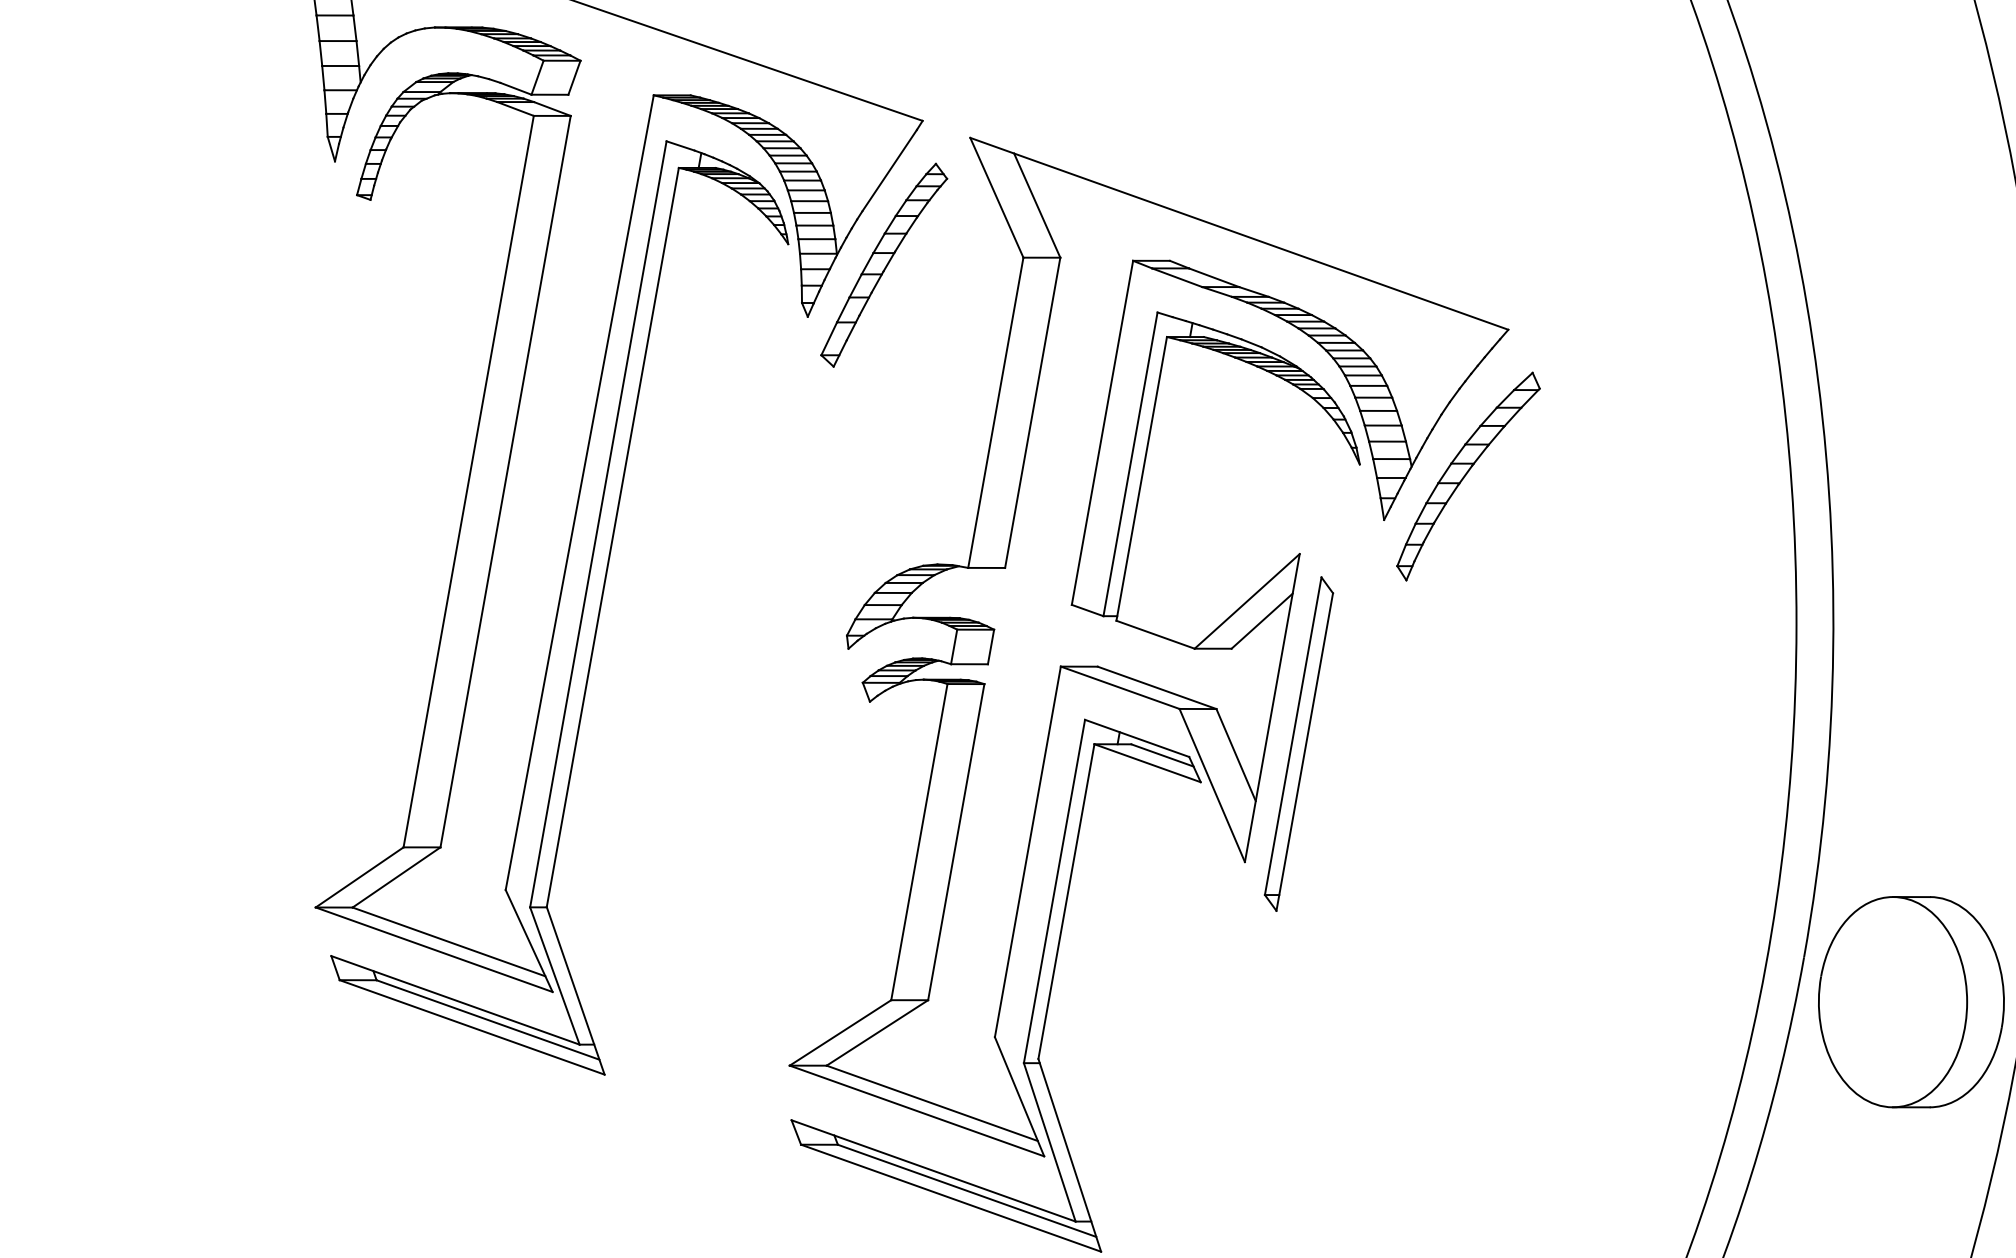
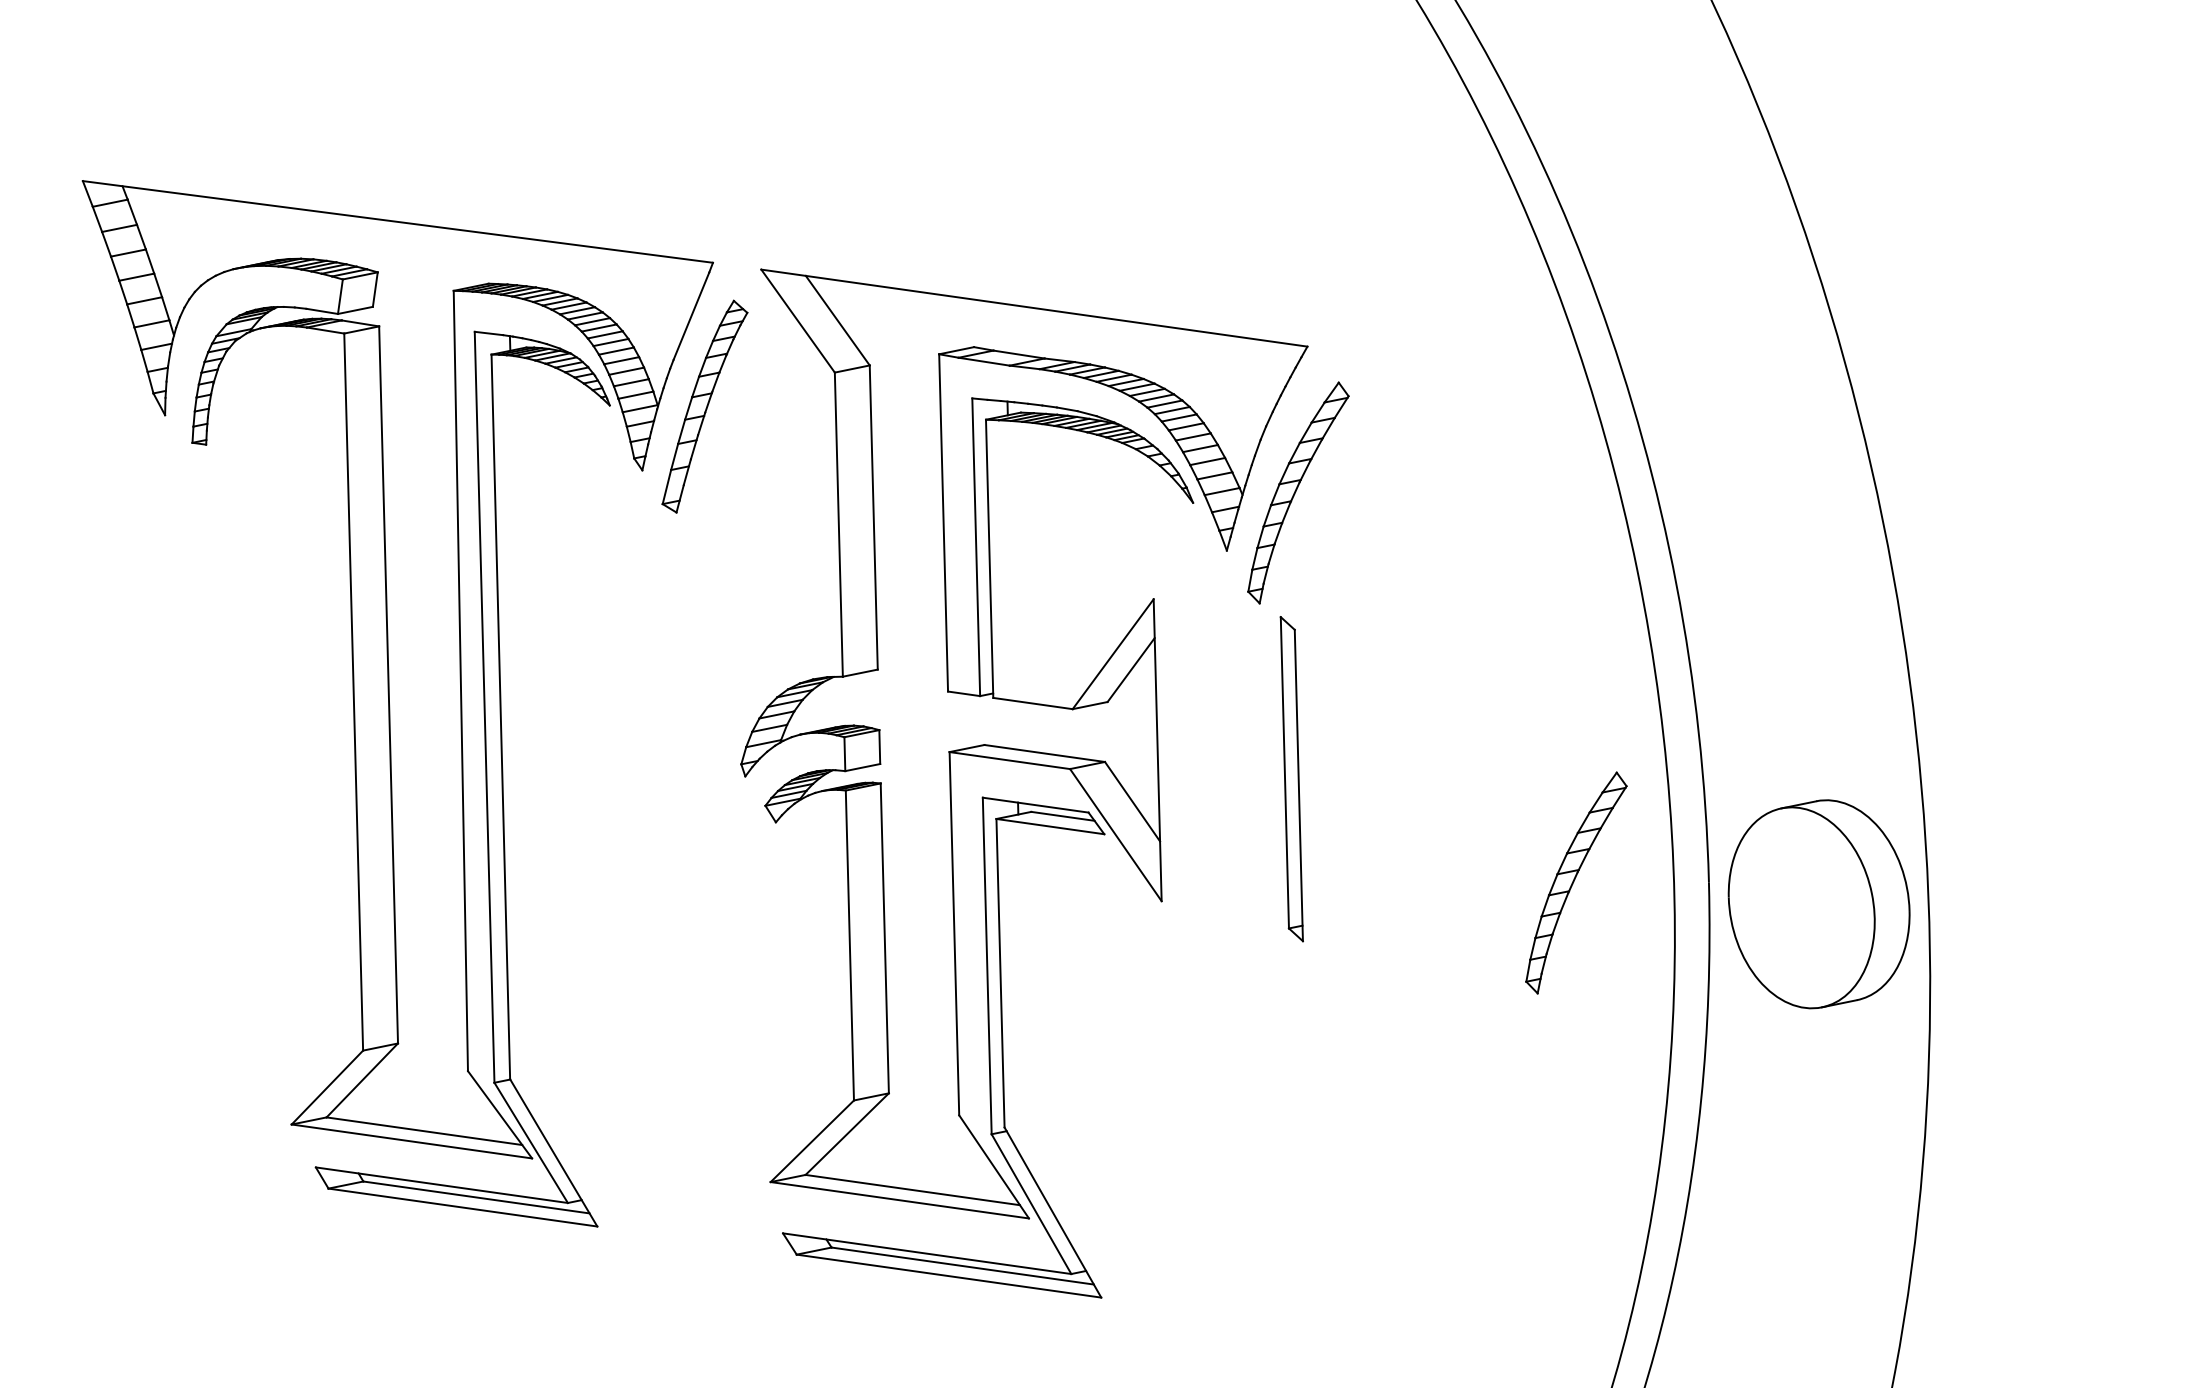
part: (1298, 744) -> (1291, 779), moved
part: (1669, 929) -> (1576, 882), added

